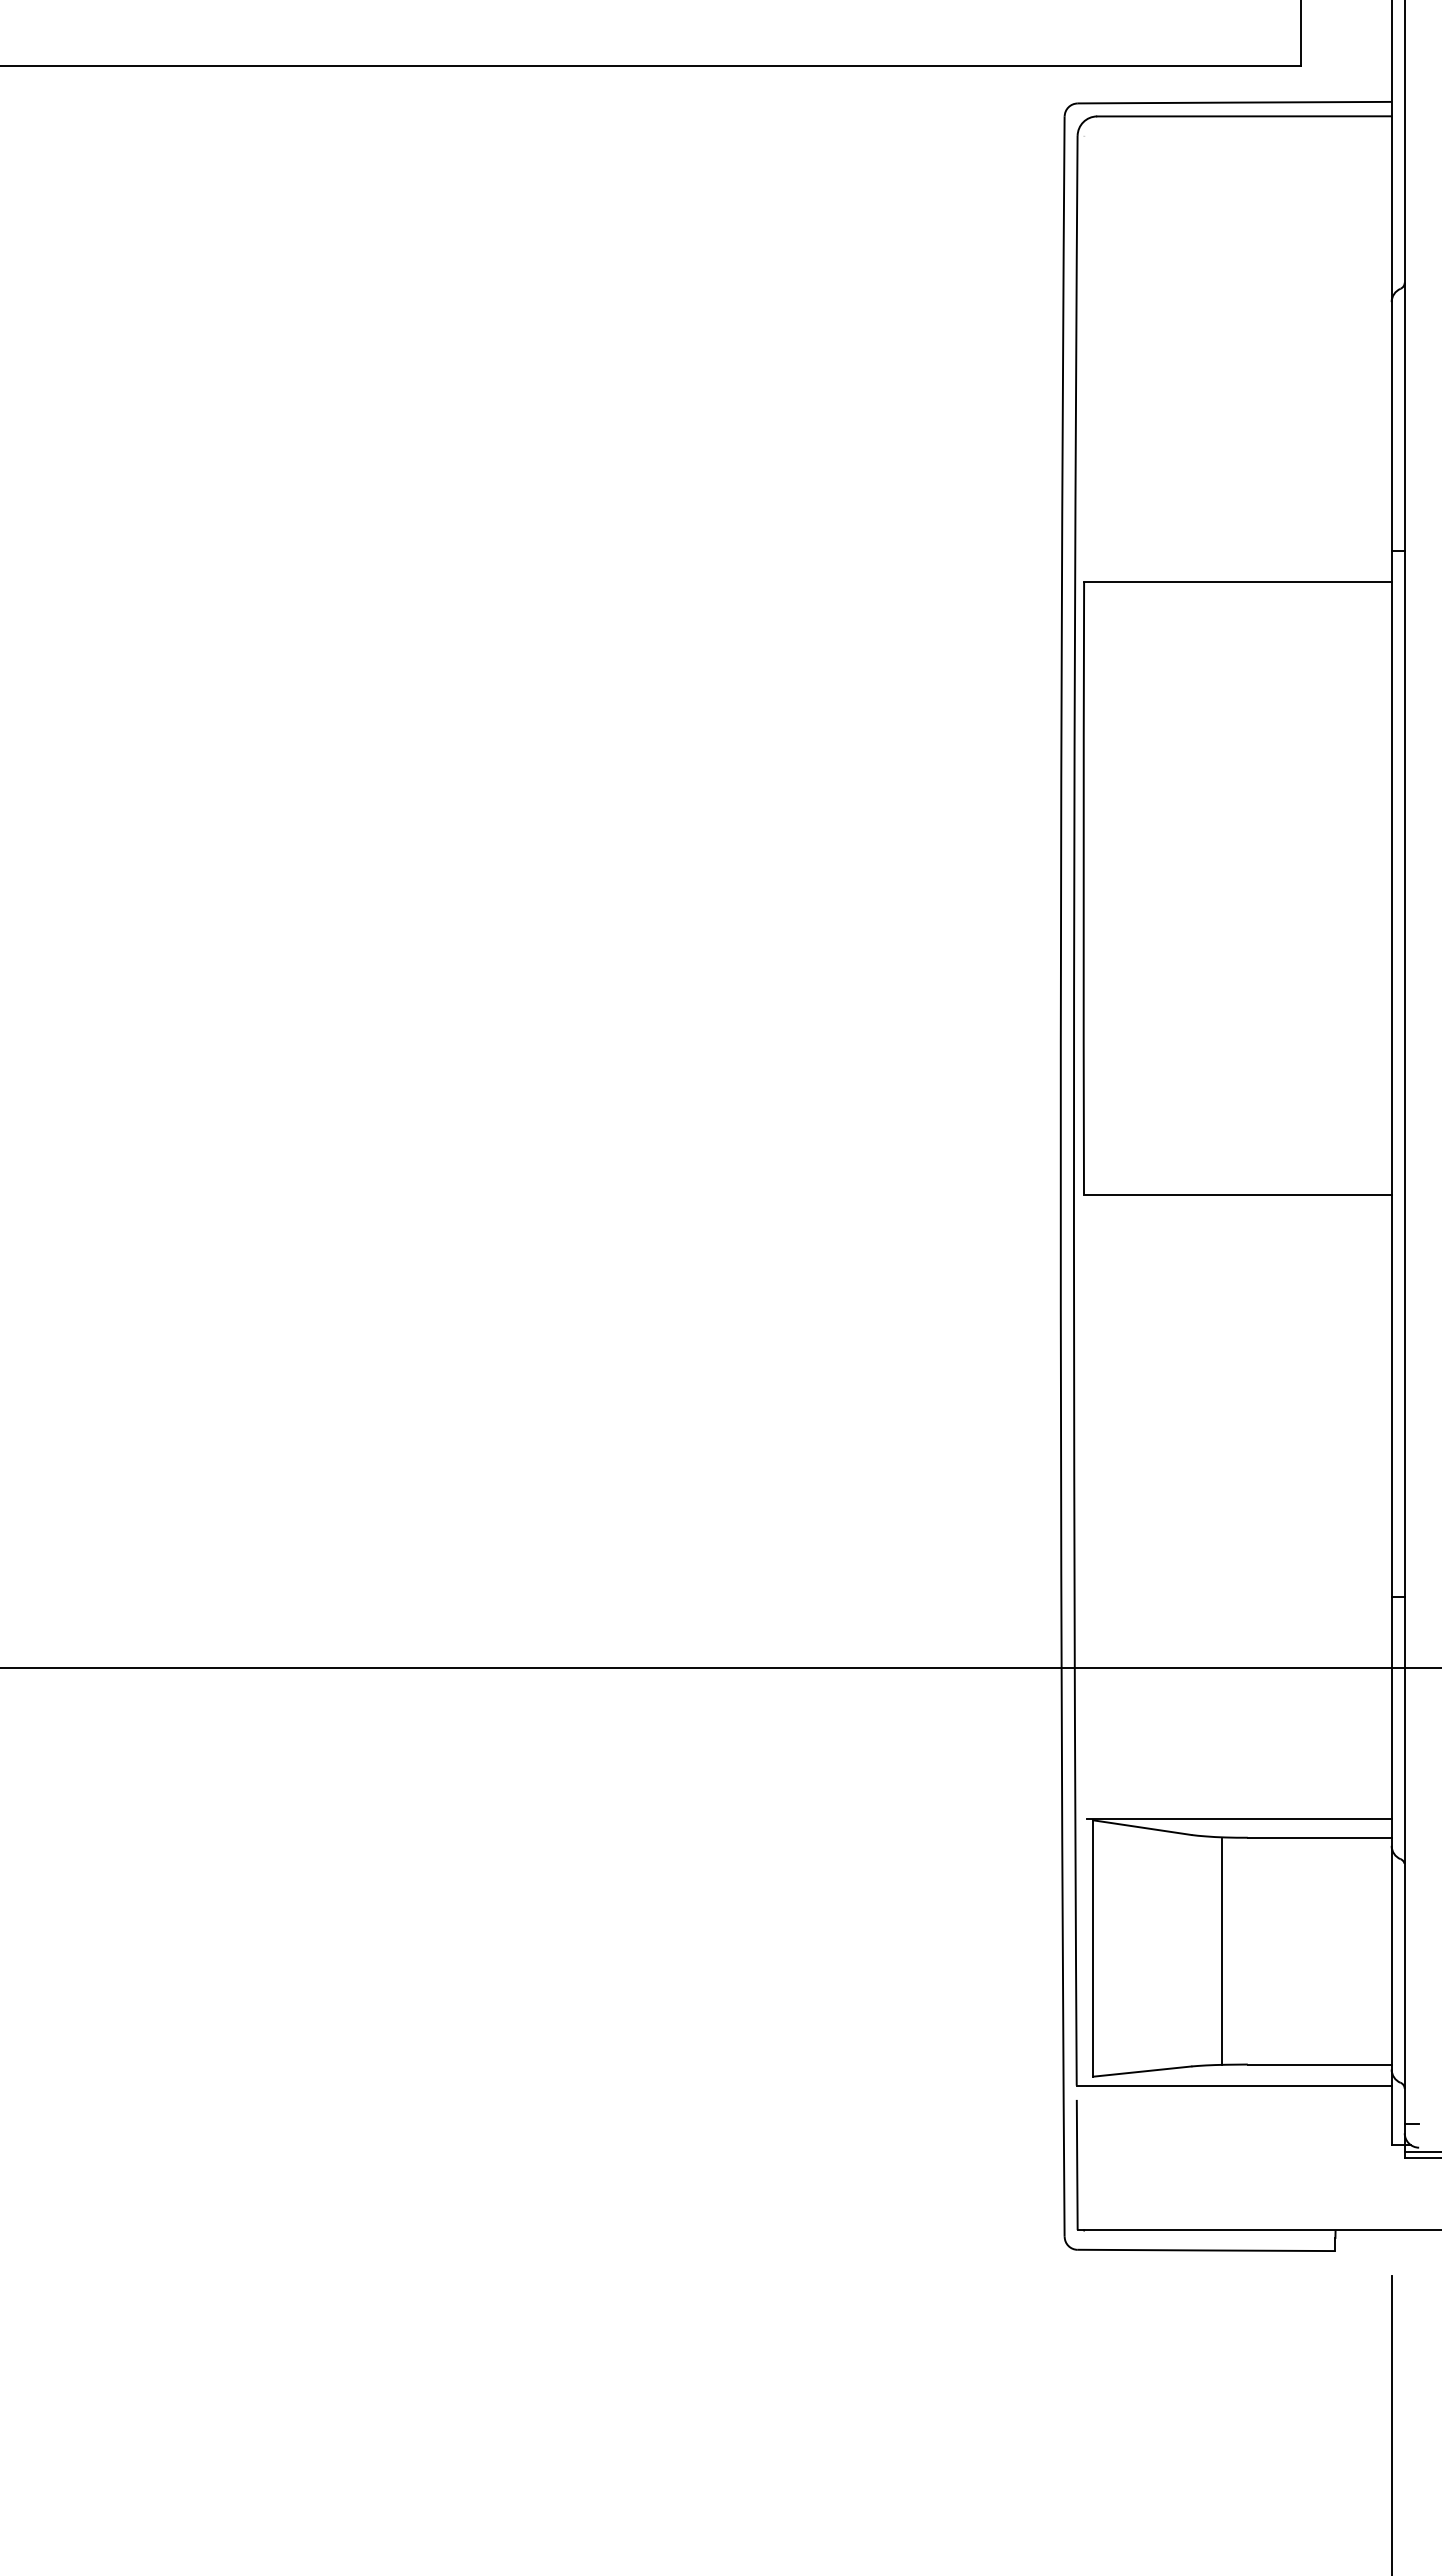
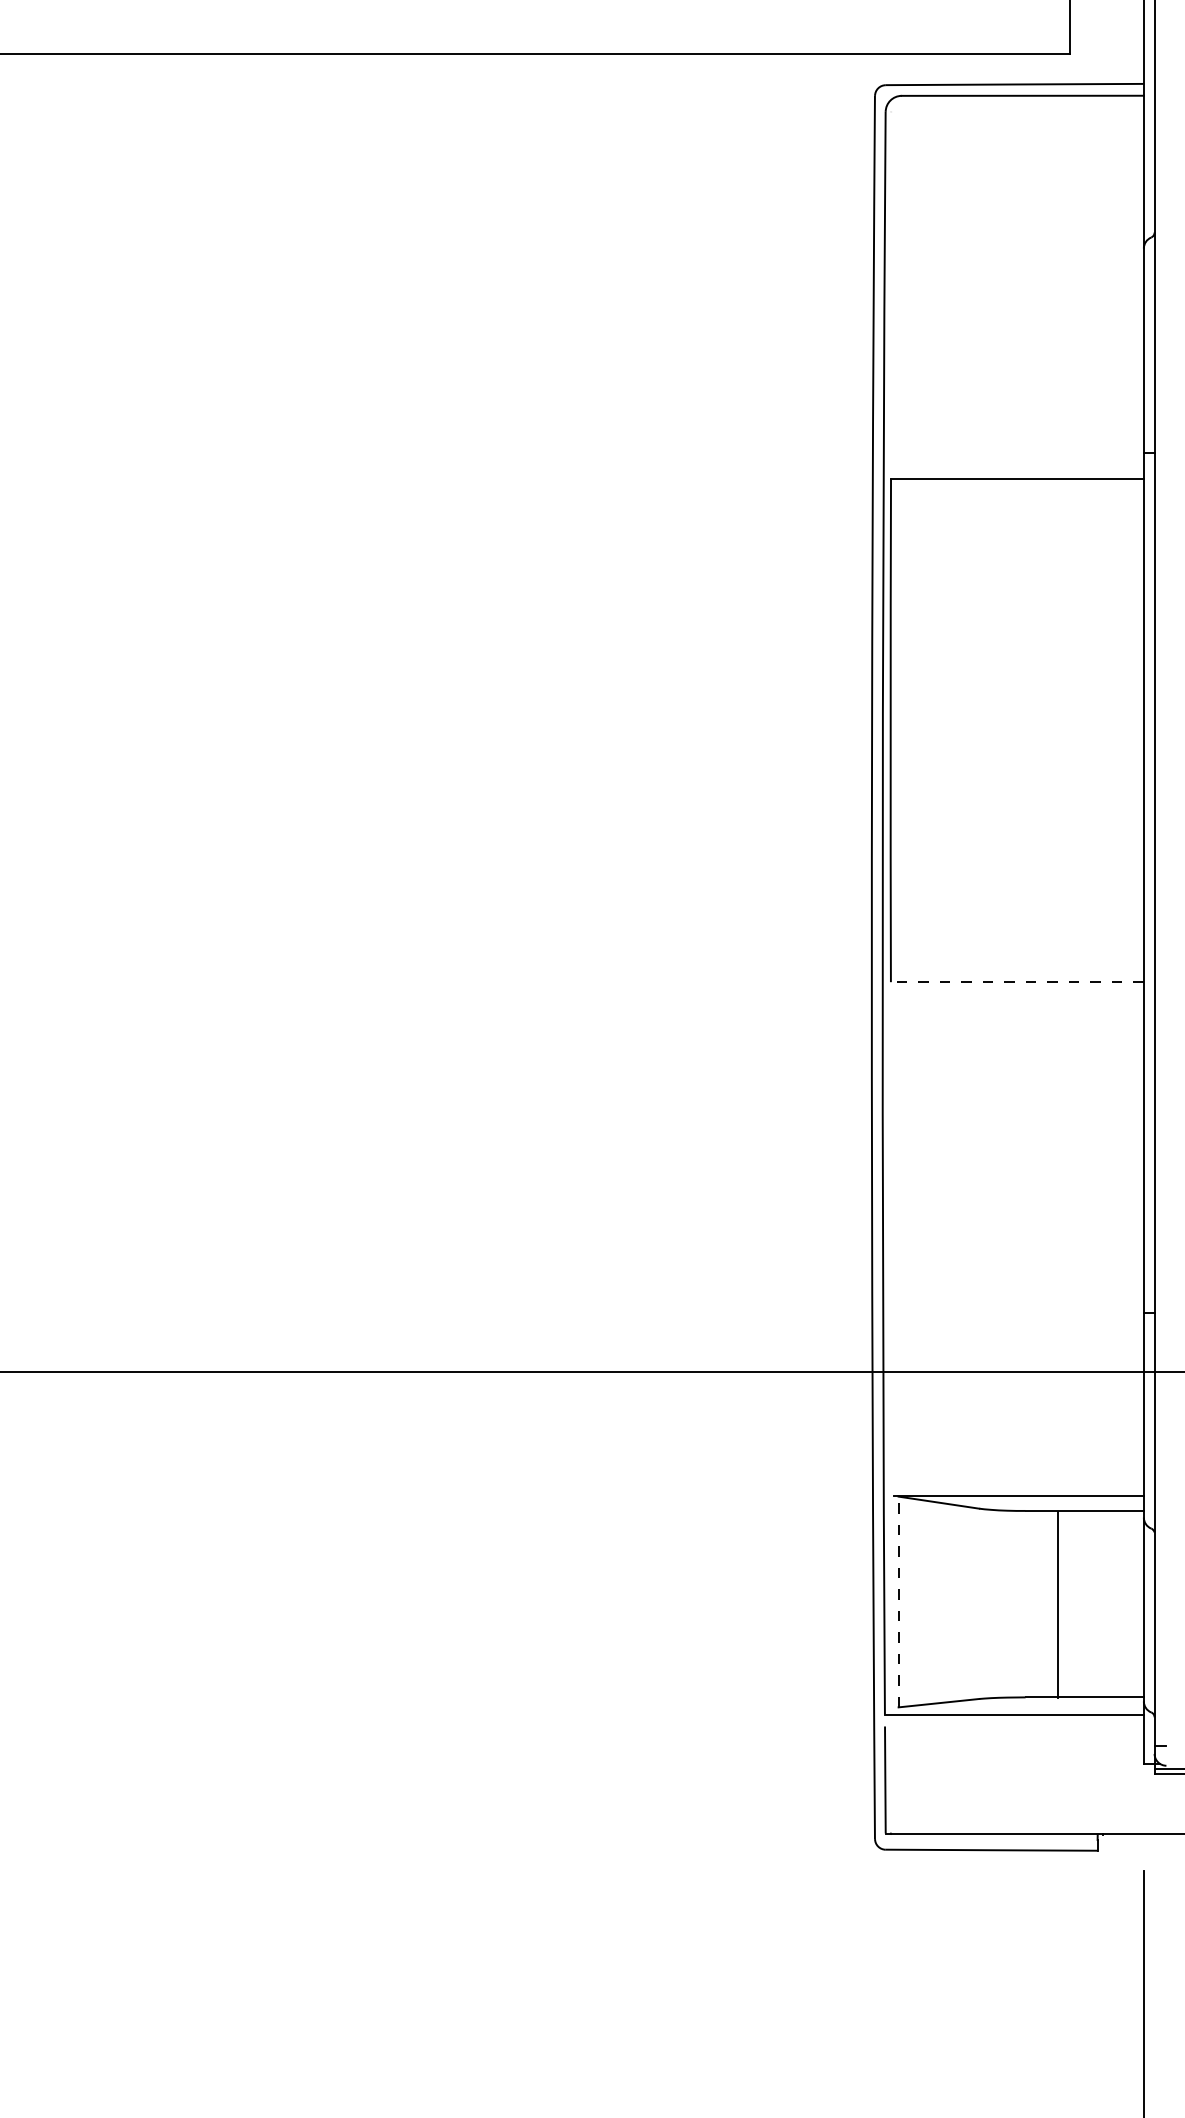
line: (1237, 1194) -> (1017, 982), solid -> dashed
line: (1093, 1948) -> (898, 1601), solid -> dashed
line: (1221, 1951) -> (1057, 1604), moved

